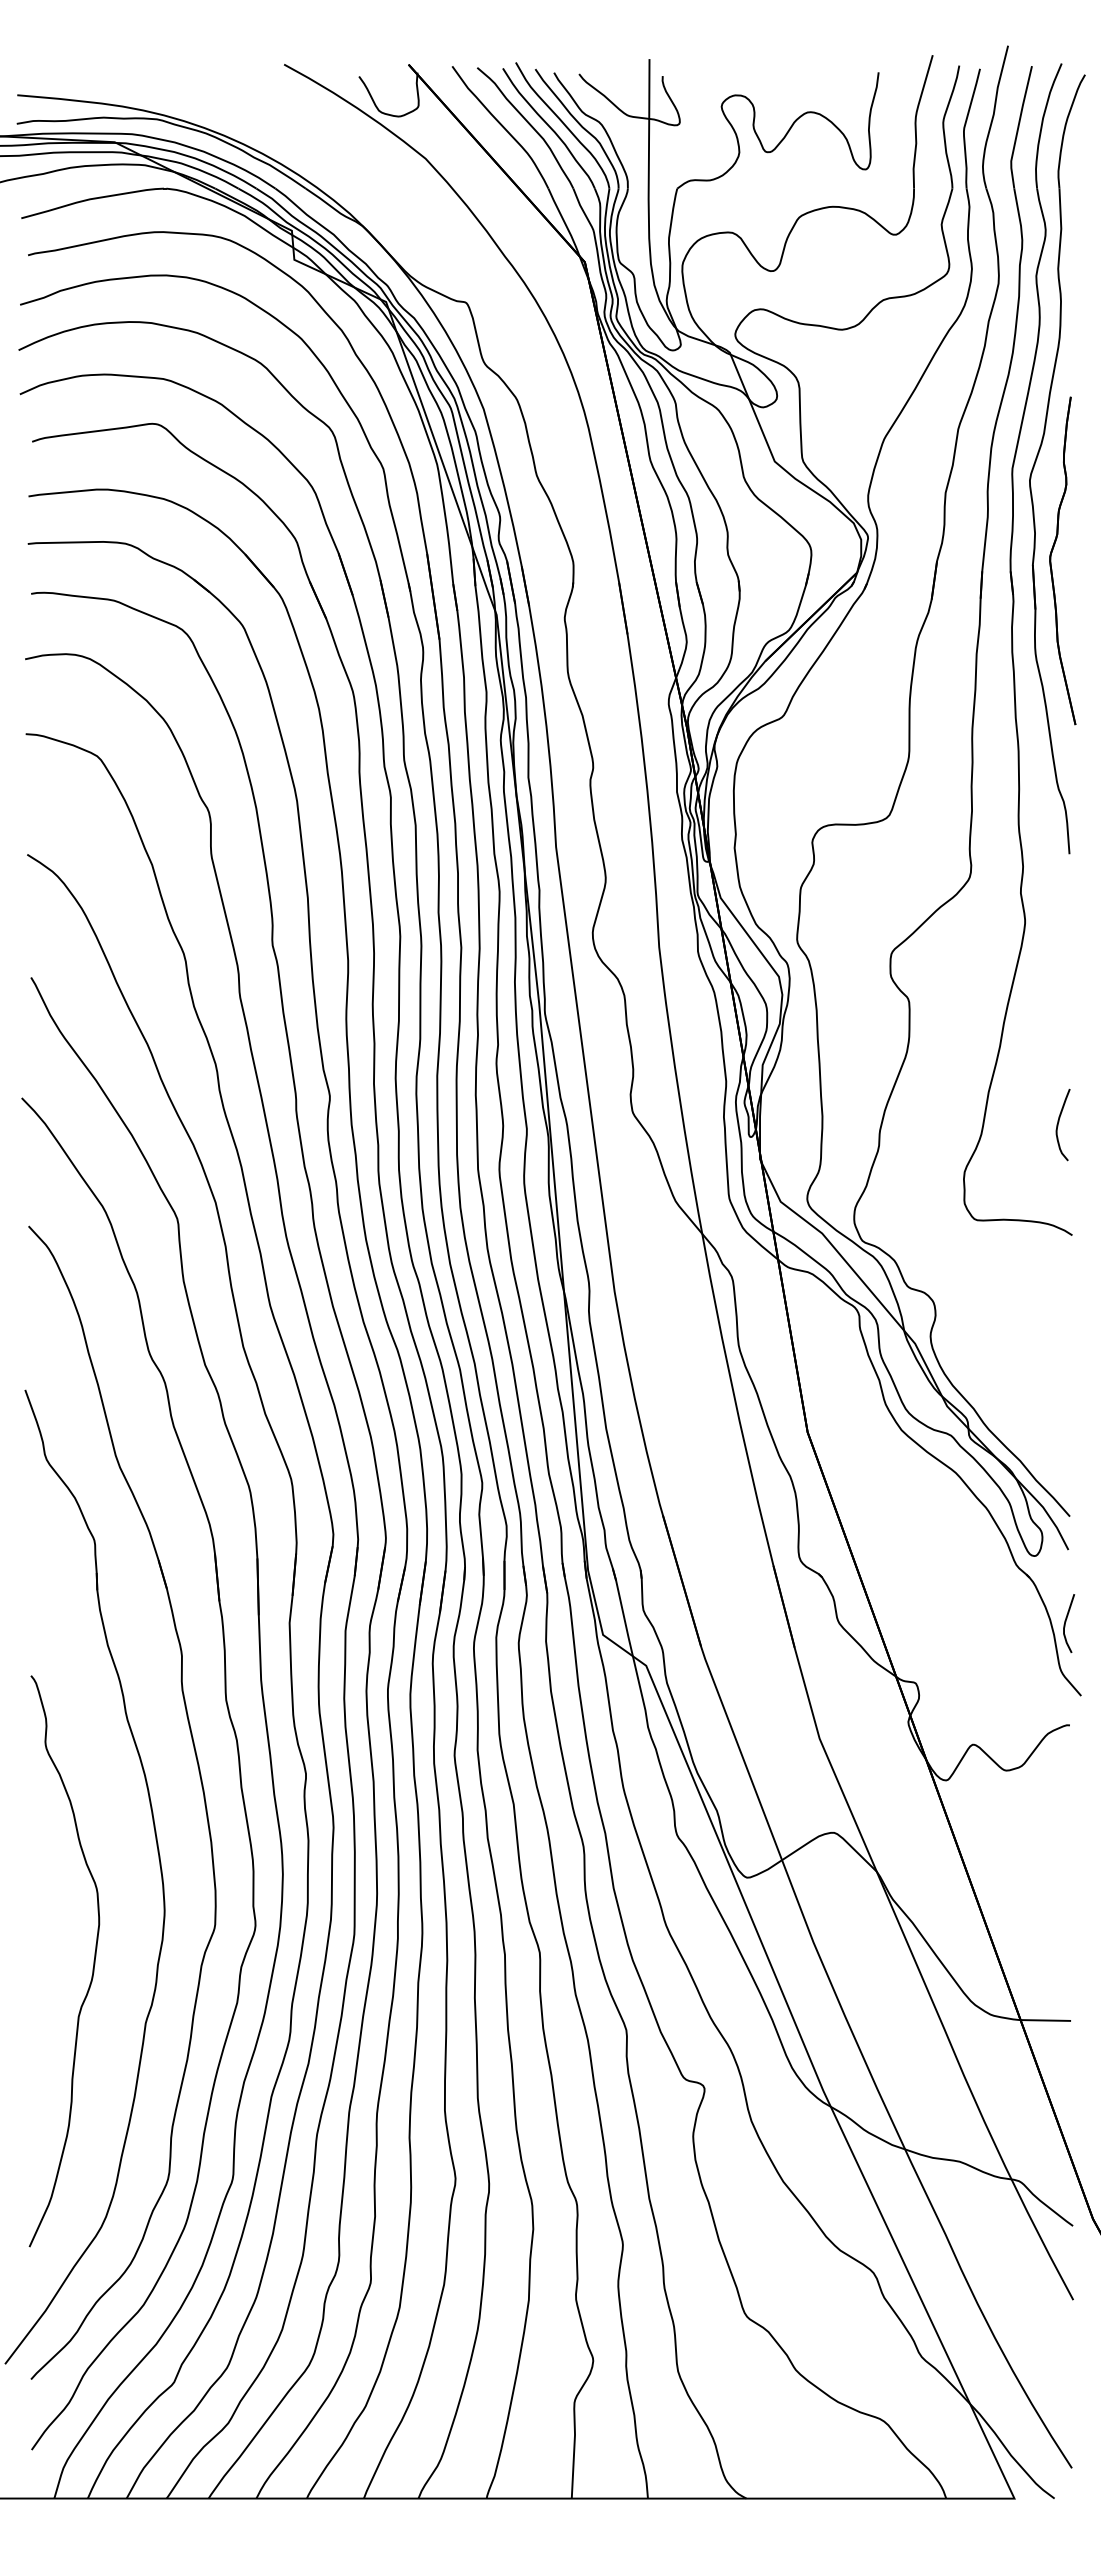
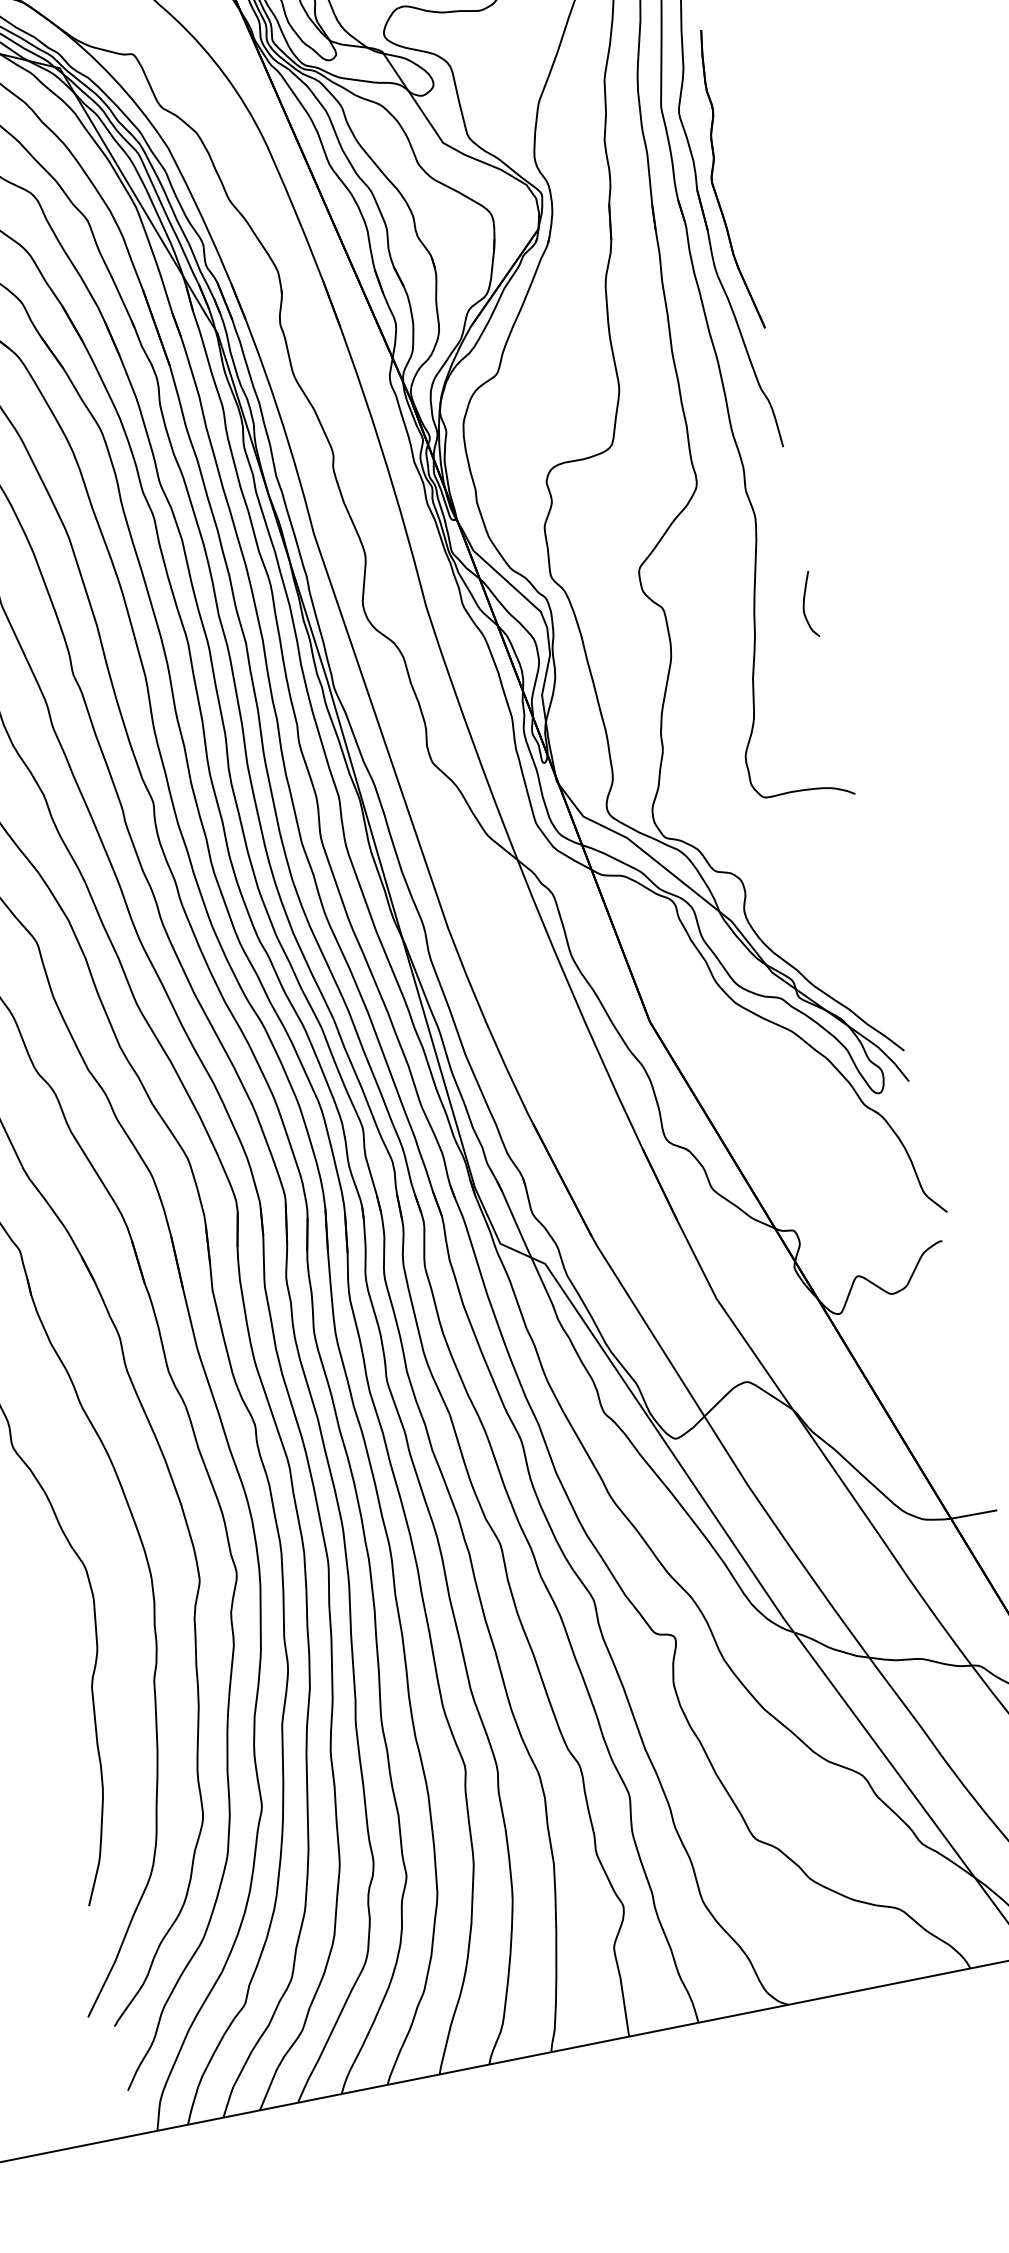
curve: (1059, 1122) -> (805, 603), moved
curve: (1066, 1622) -> (920, 1147), removed

